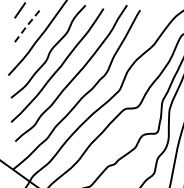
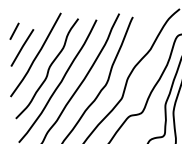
line: (26, 27) -> (22, 47), dashed -> solid

